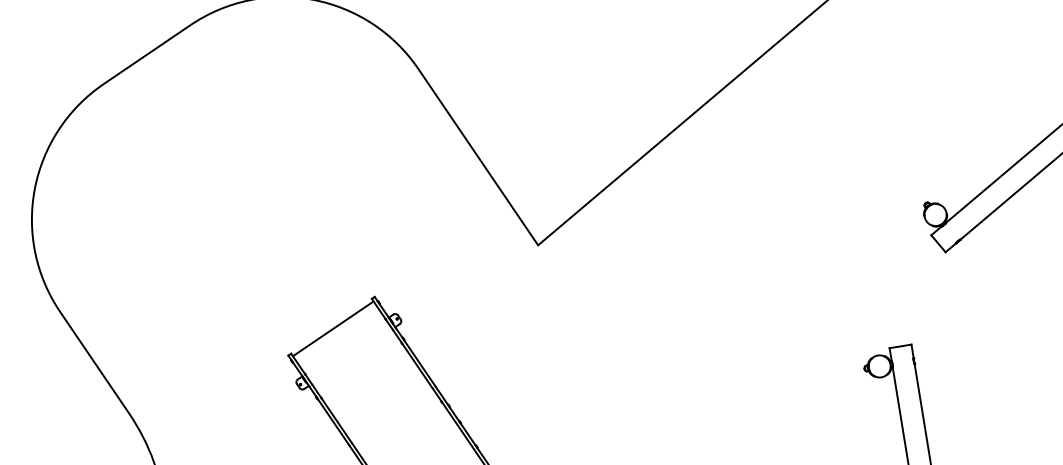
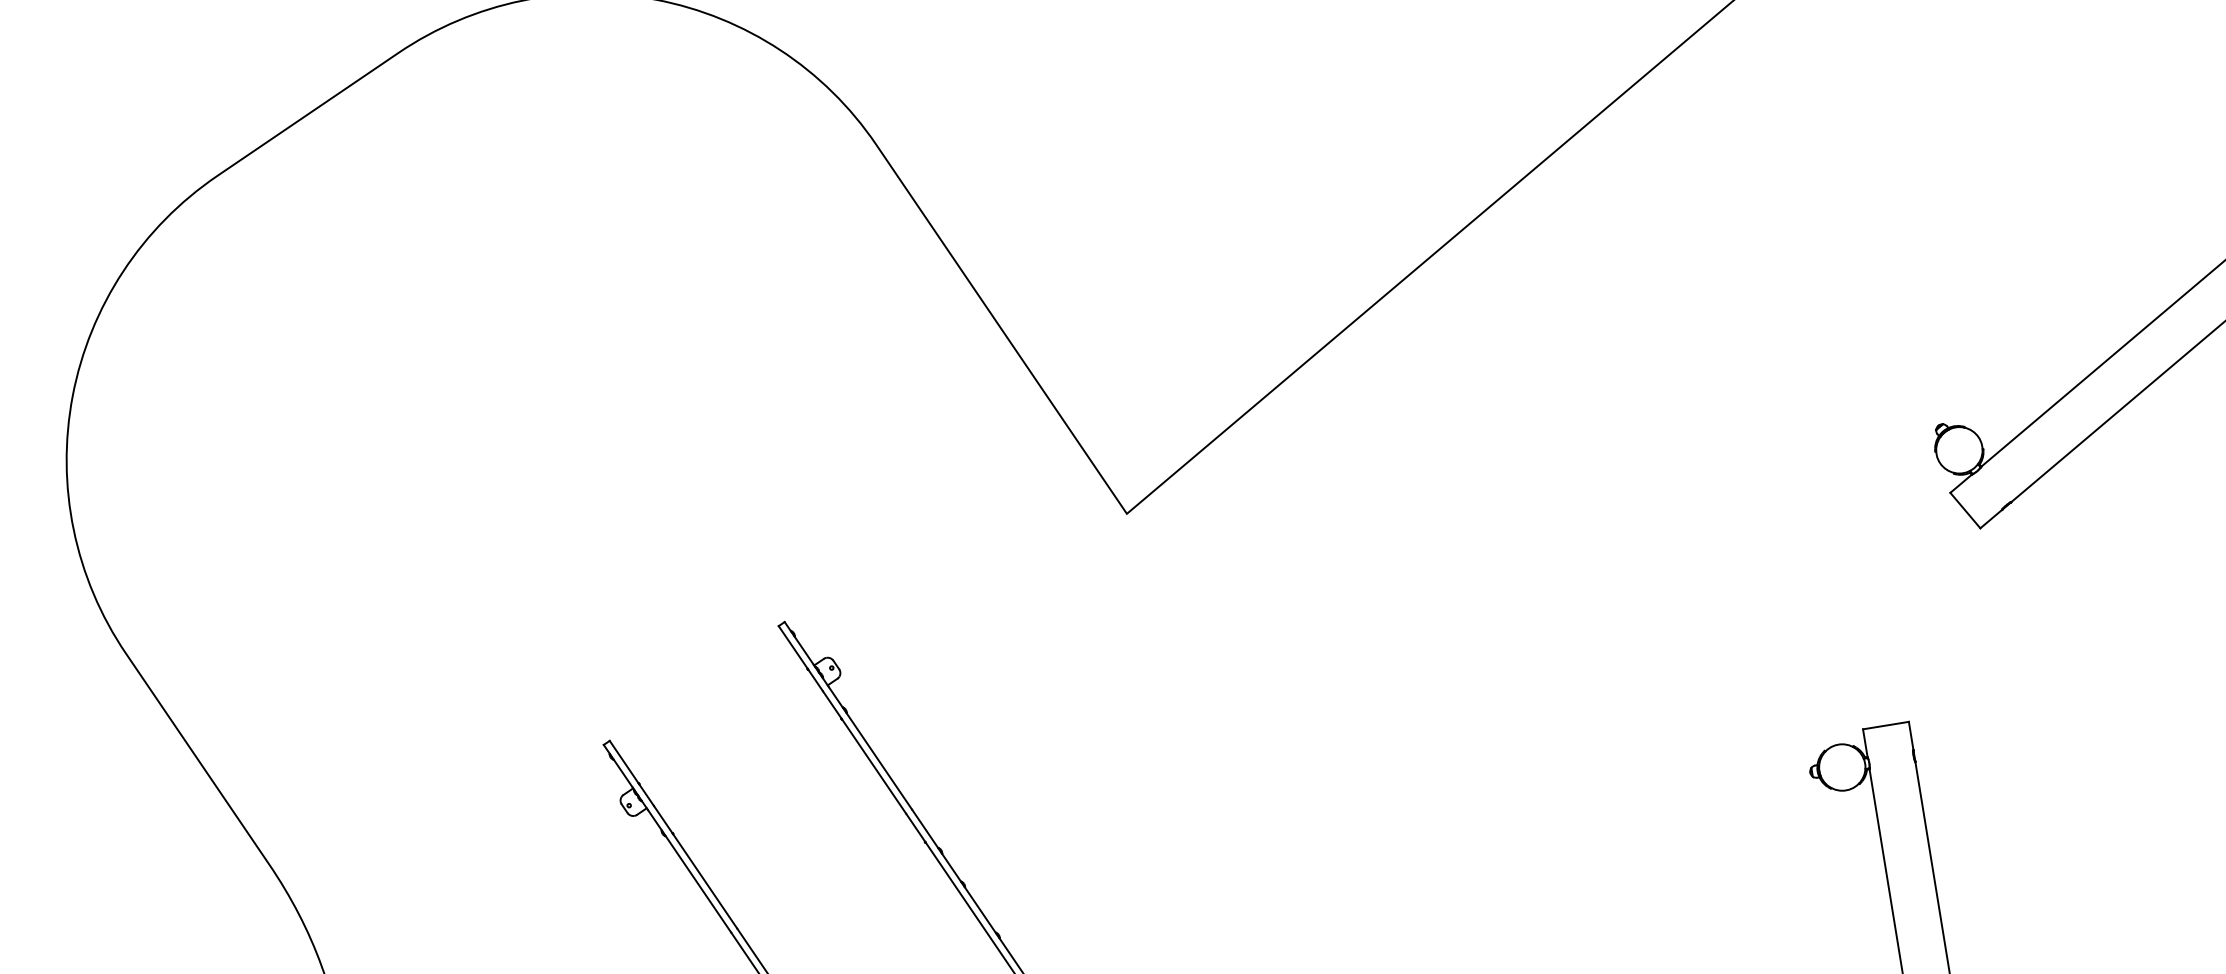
line: (332, 328) -> (696, 688), removed

